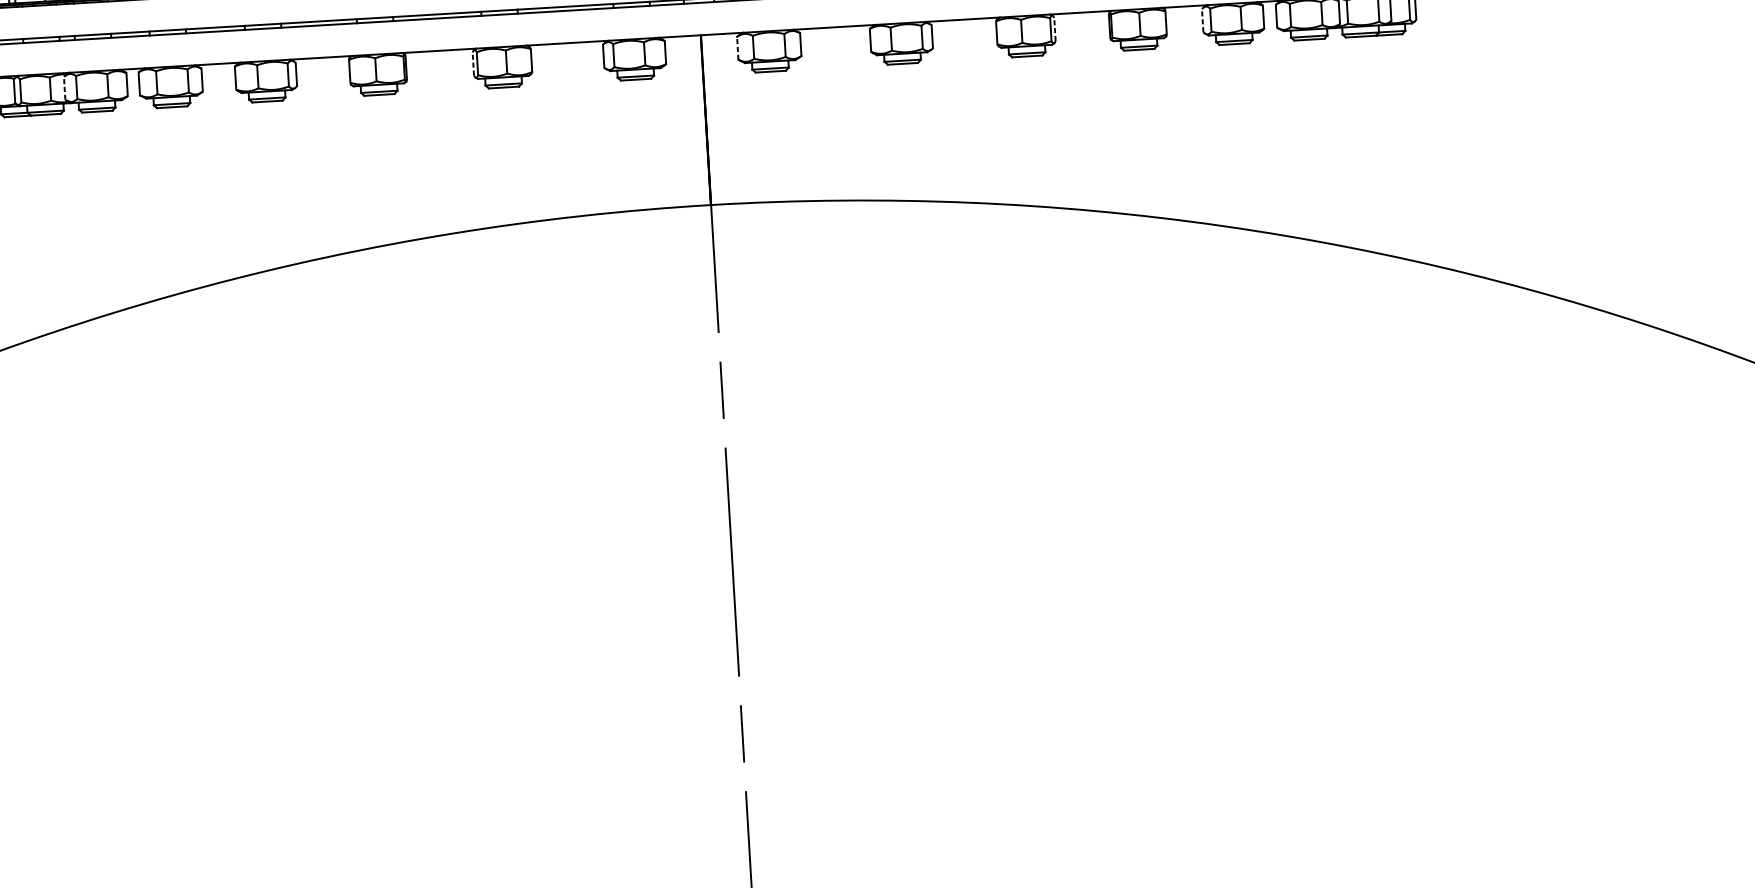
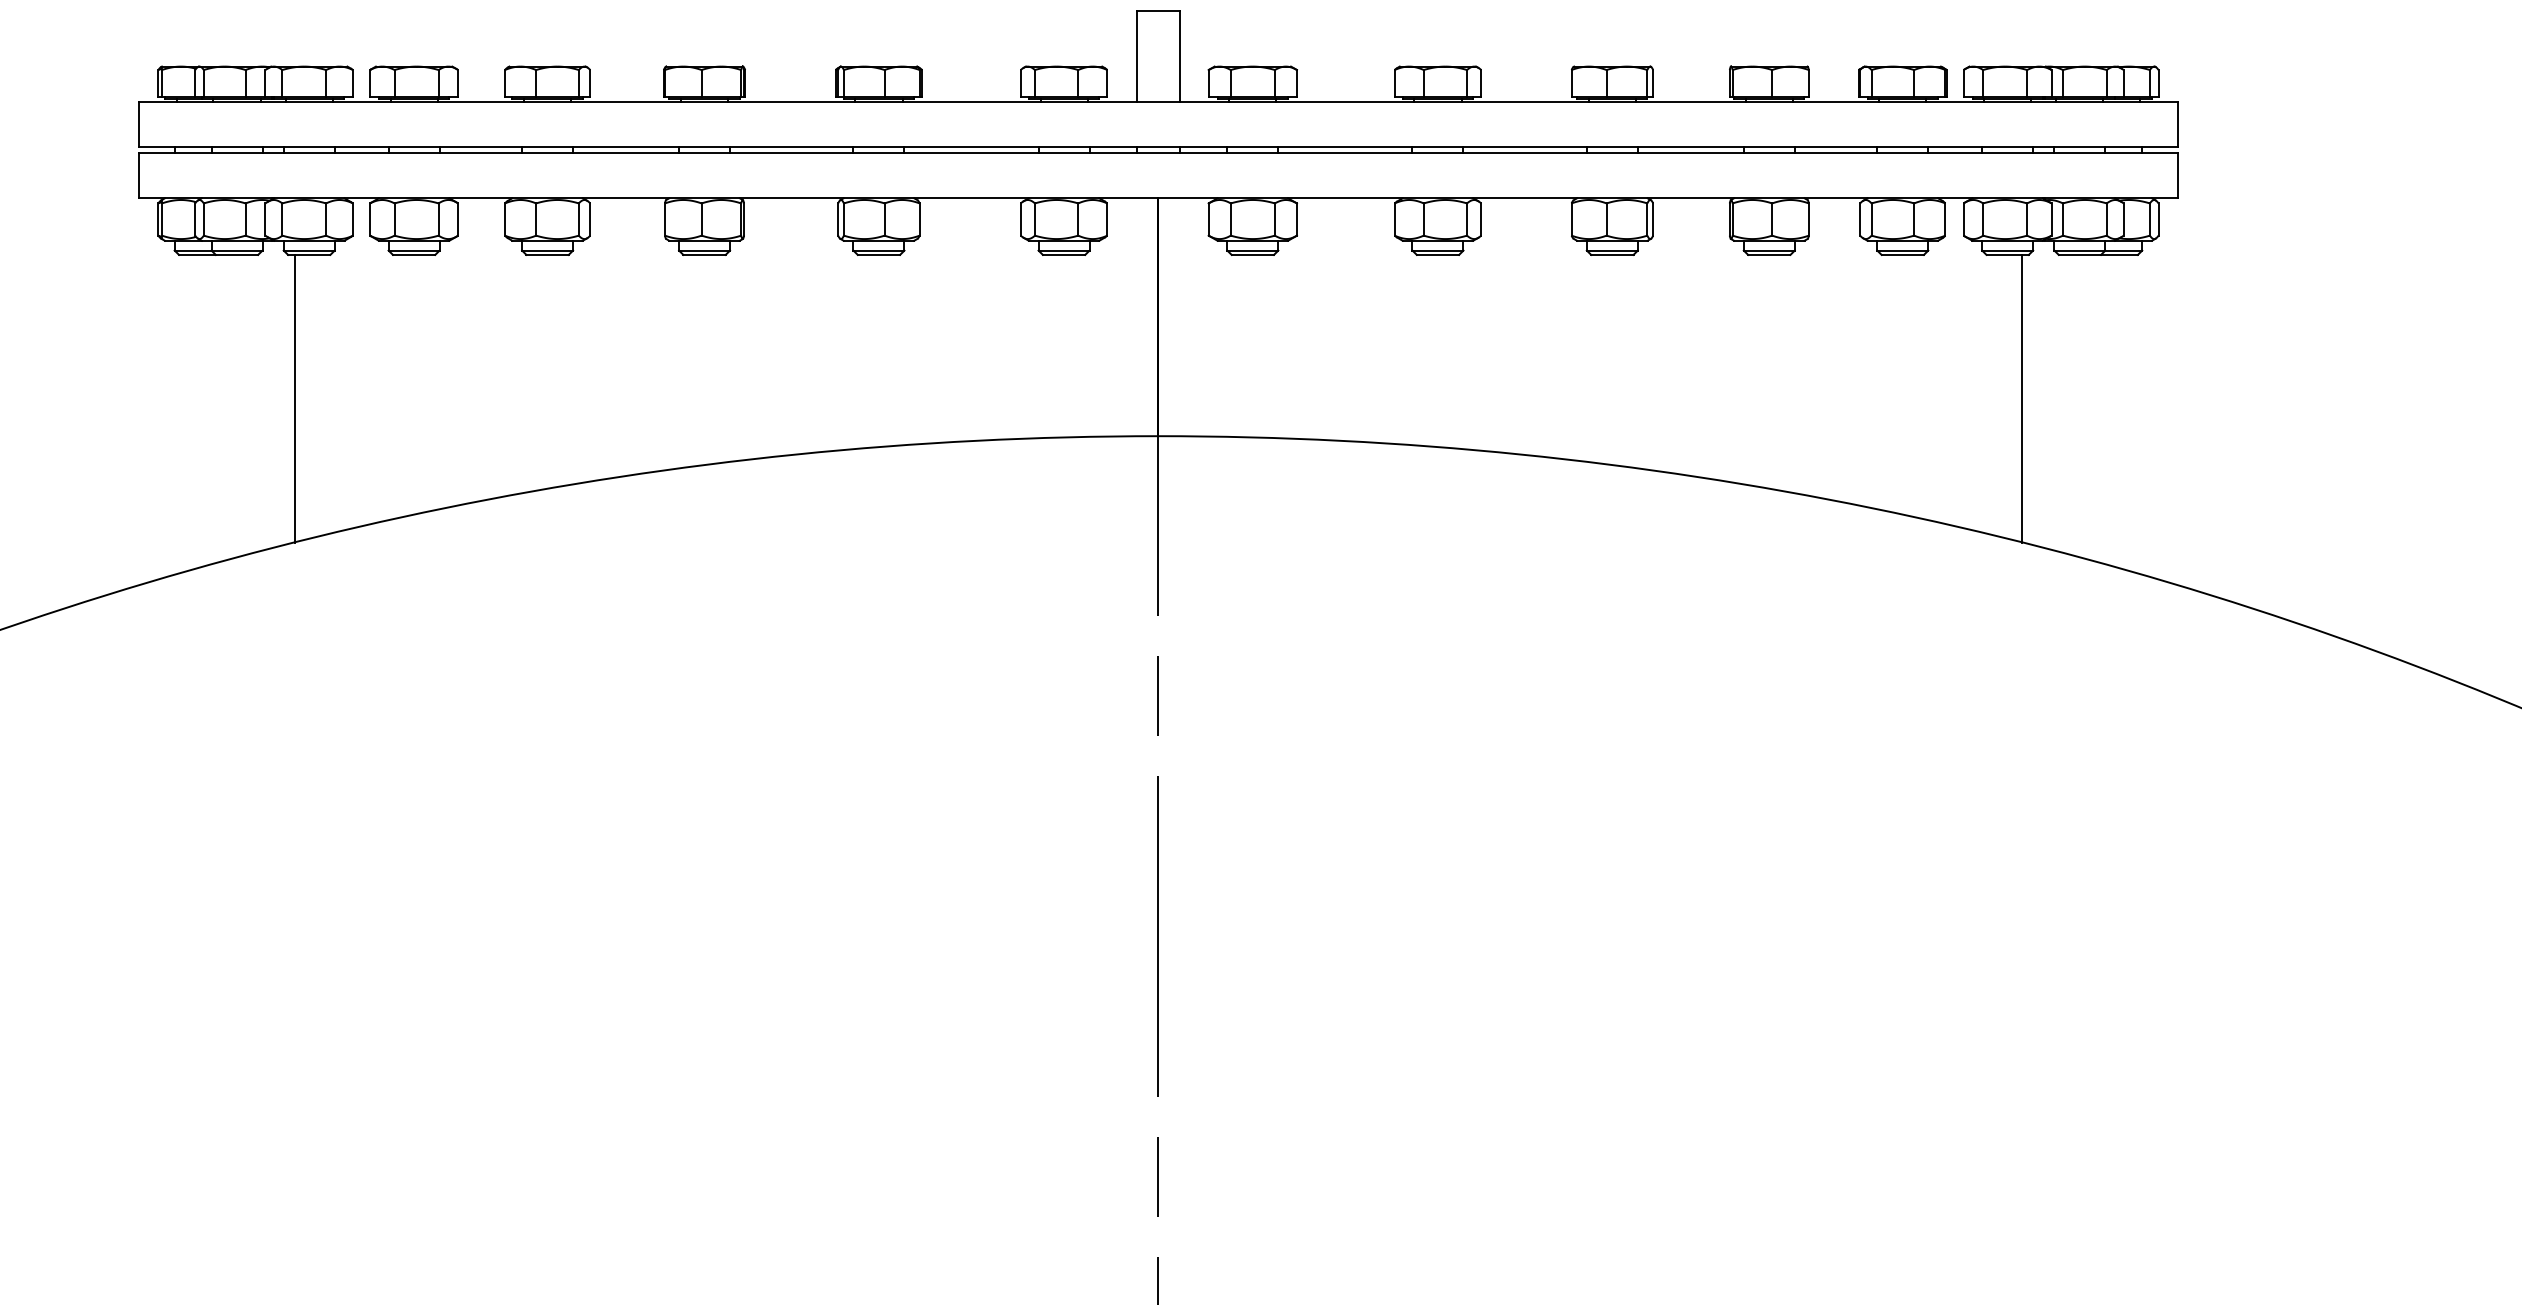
line: (1202, 20) -> (1860, 219), dashed -> solid
line: (1055, 29) -> (1653, 219), dashed -> solid
line: (737, 48) -> (1208, 219), dashed -> solid
line: (473, 63) -> (838, 219), dashed -> solid
line: (64, 88) -> (265, 219), dashed -> solid
line: (1326, 141) -> (2022, 398), added
line: (92, 214) -> (294, 398), added

